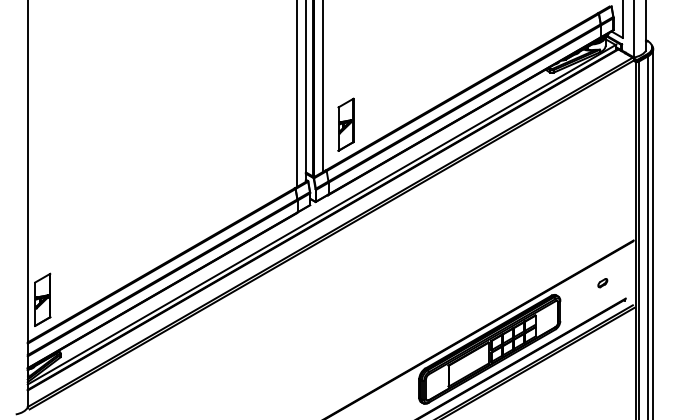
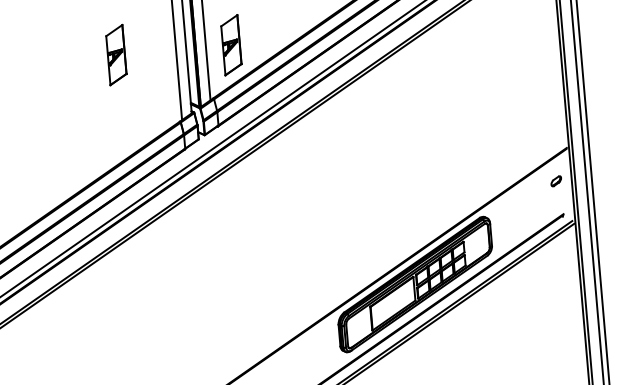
part: (243, 124) -> (115, 54), added
part: (602, 283) -> (555, 181), moved

